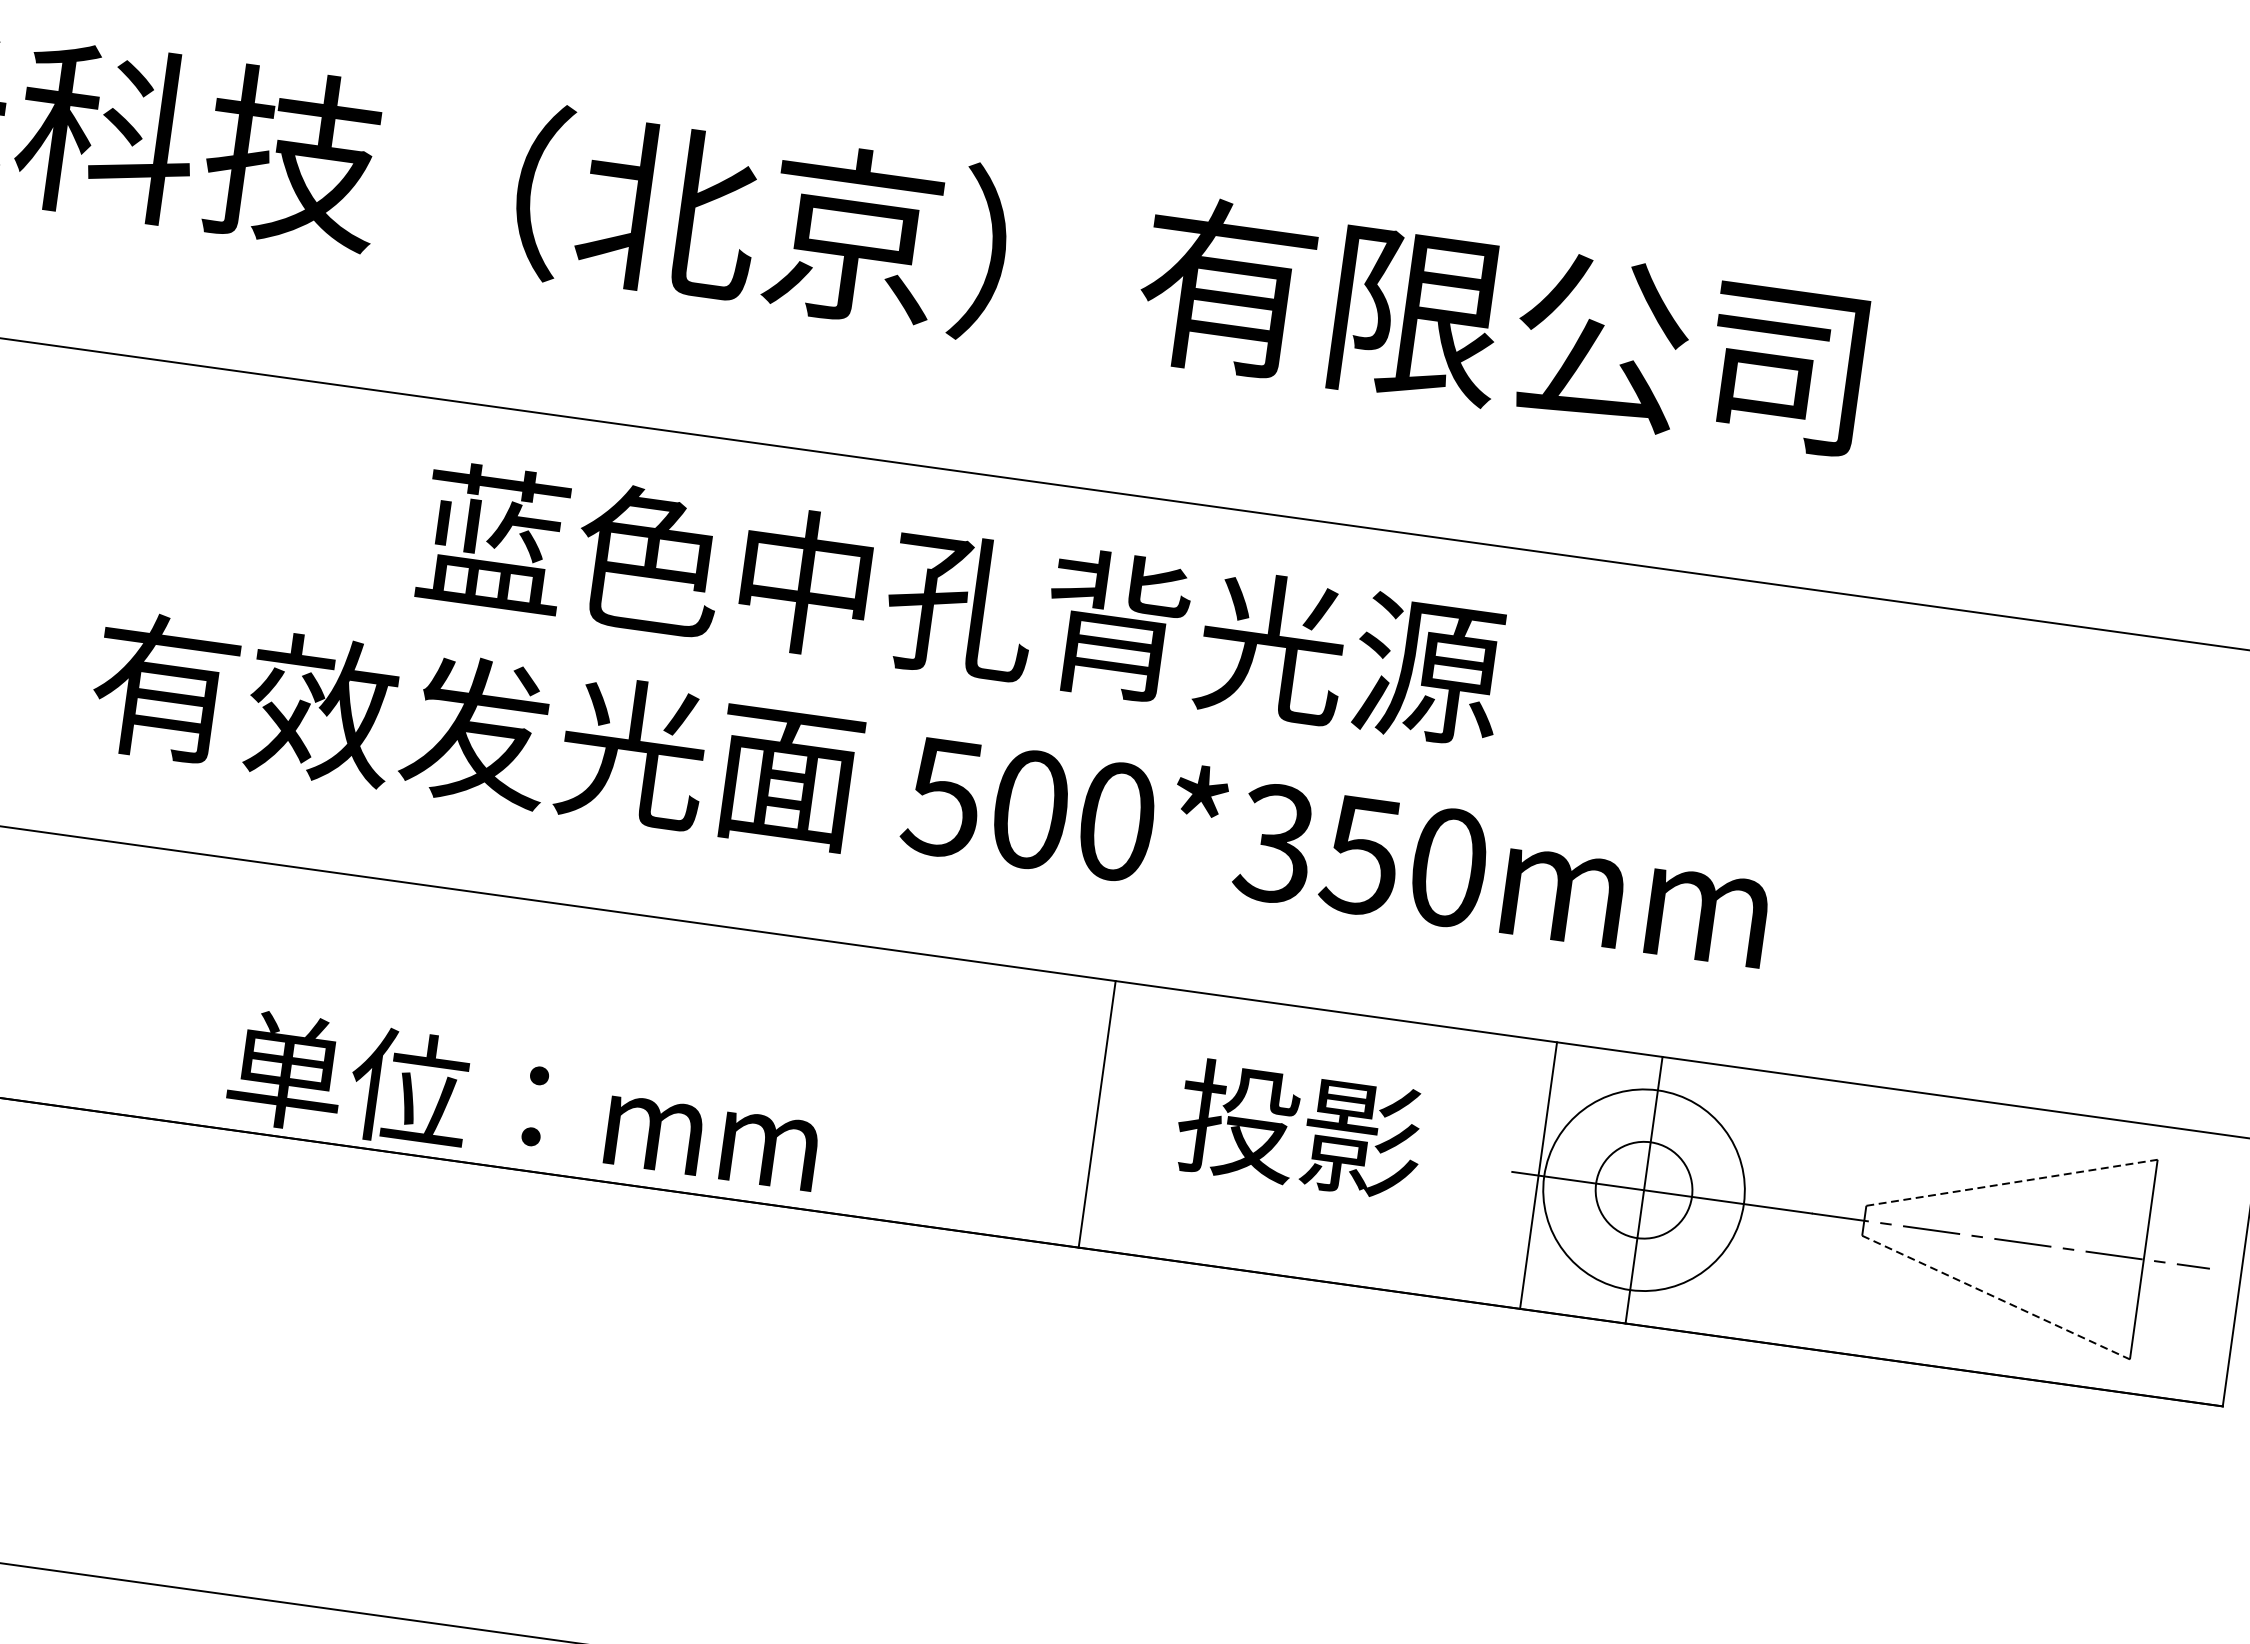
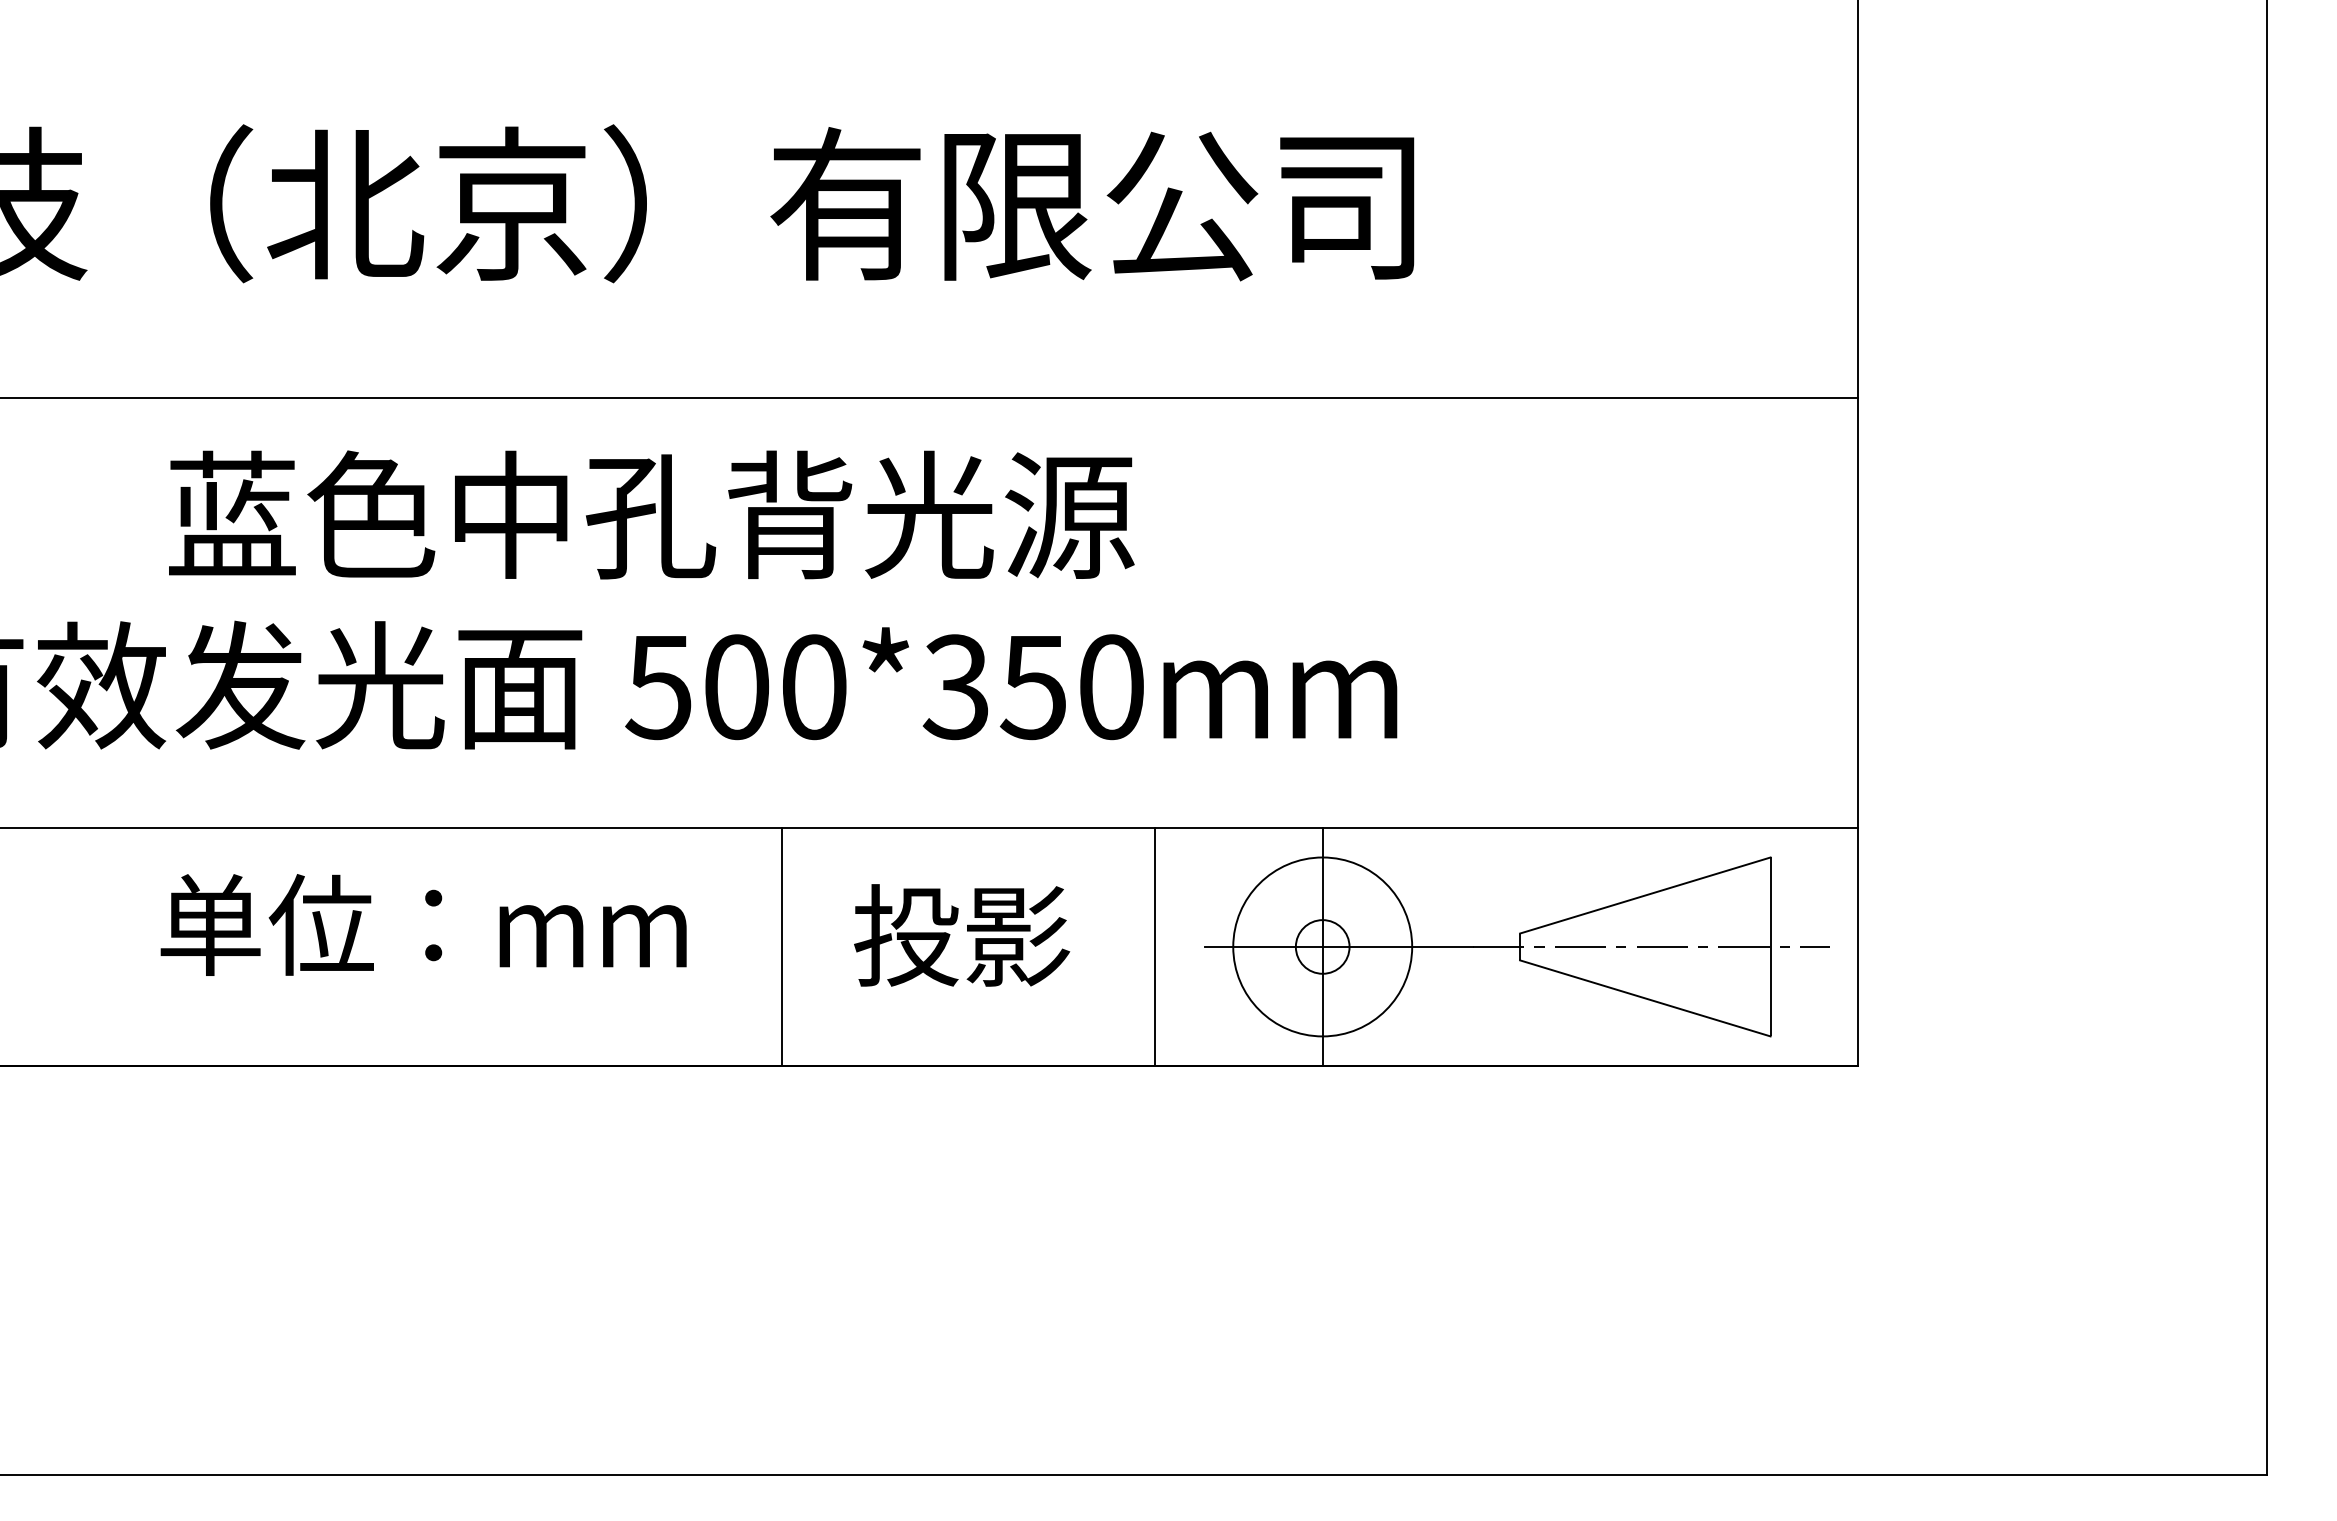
text: (524, 1103) -> (423, 924), moved
line: (1097, 1113) -> (781, 946), moved
text: (1300, 1129) -> (962, 935), moved
line: (1538, 1175) -> (1155, 946), moved
line: (2012, 1182) -> (1645, 895), dashed -> solid
circle: (1643, 1189) -> (1322, 946), size x0.62
line: (1996, 1297) -> (1645, 998), dashed -> solid

